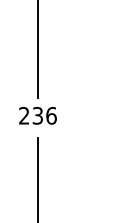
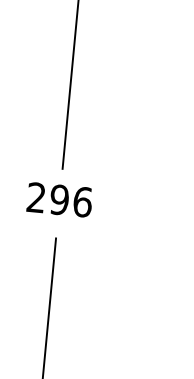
text: (37, 115) -> (58, 199), 236 -> 296

